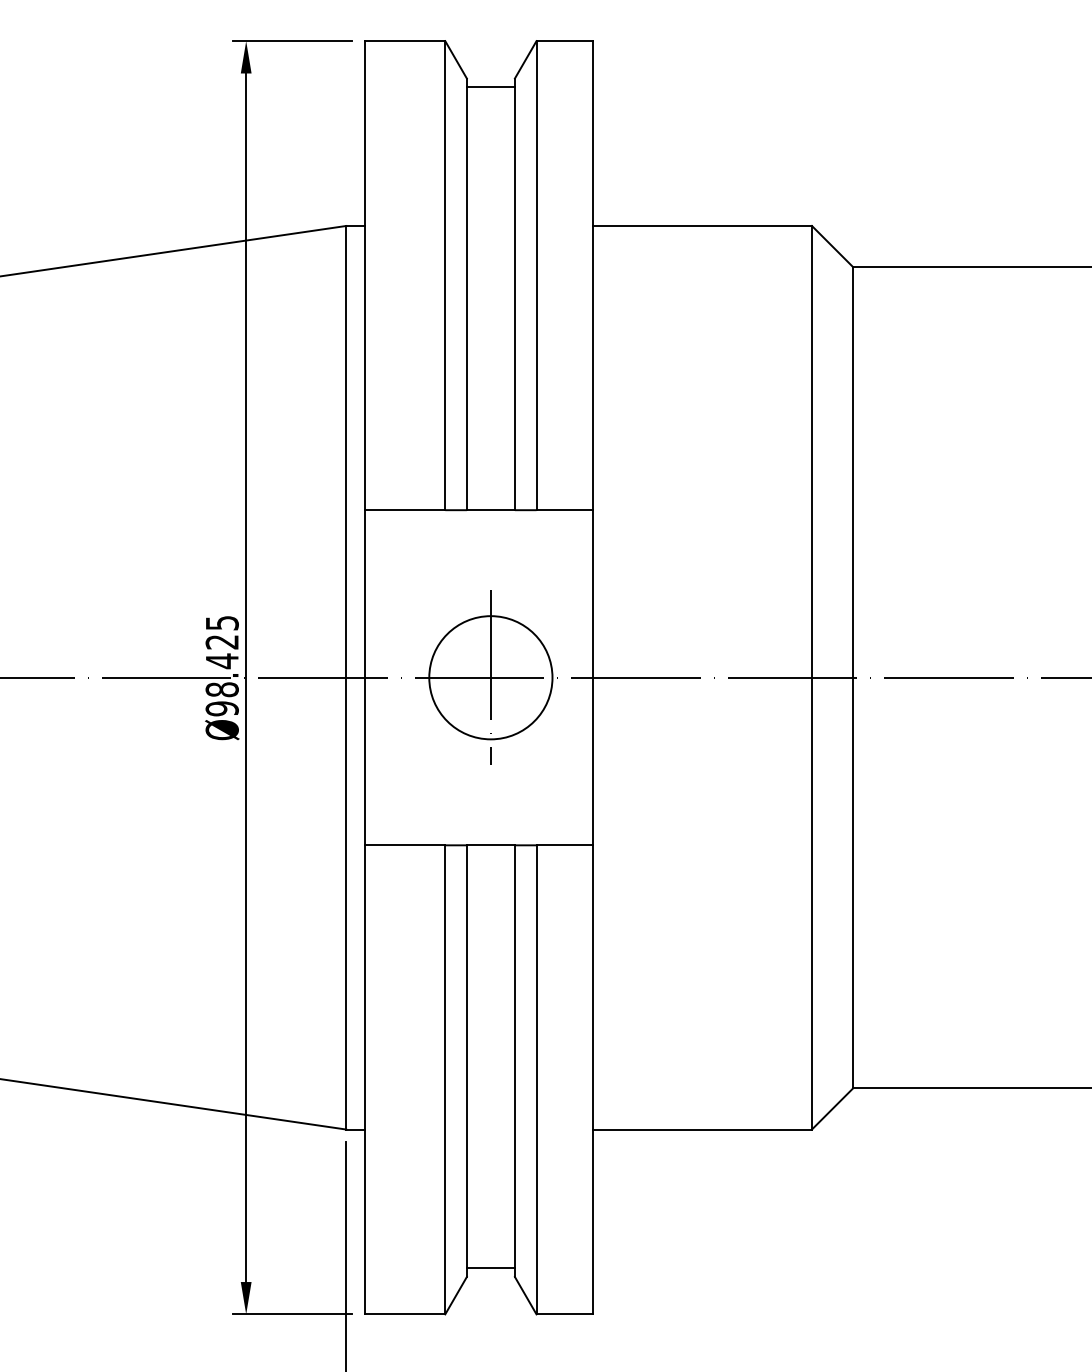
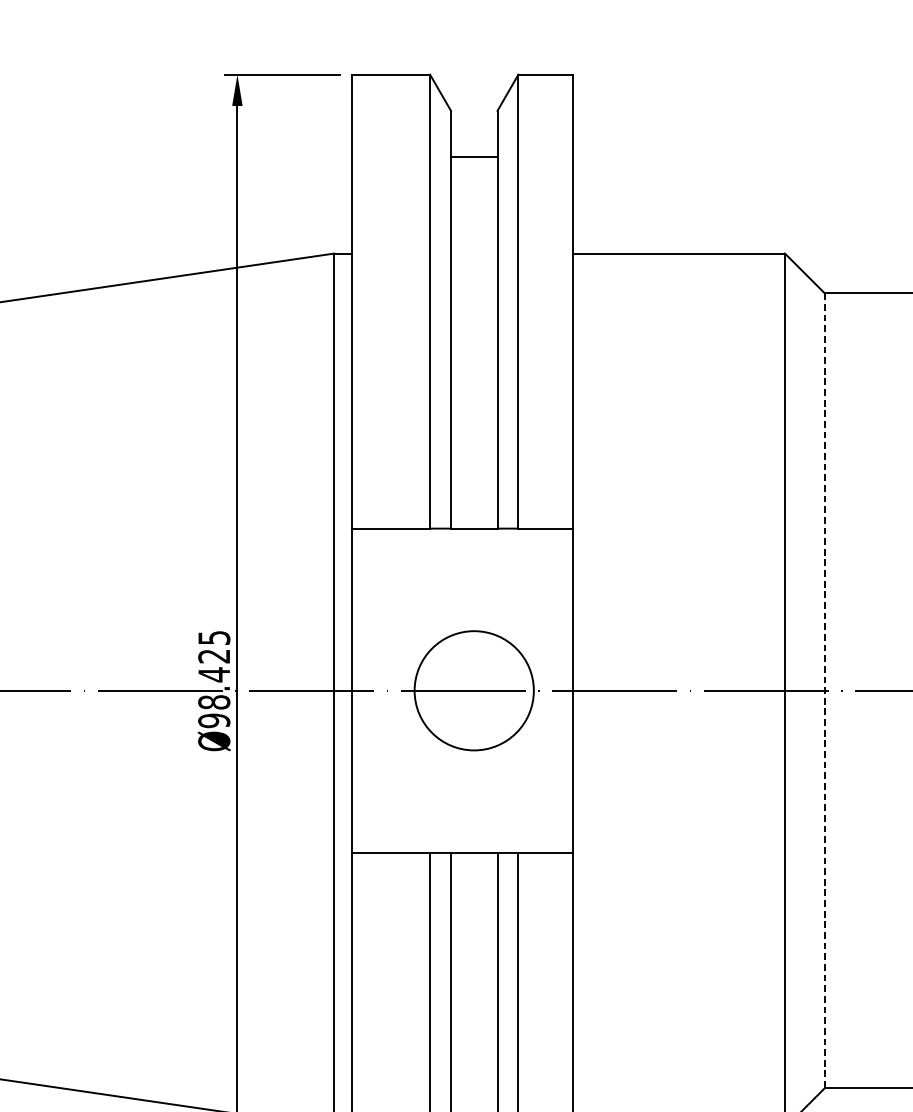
line: (490, 87) -> (473, 157), moved
line: (490, 677) -> (473, 690), removed
line: (853, 677) -> (825, 690), solid -> dashed

